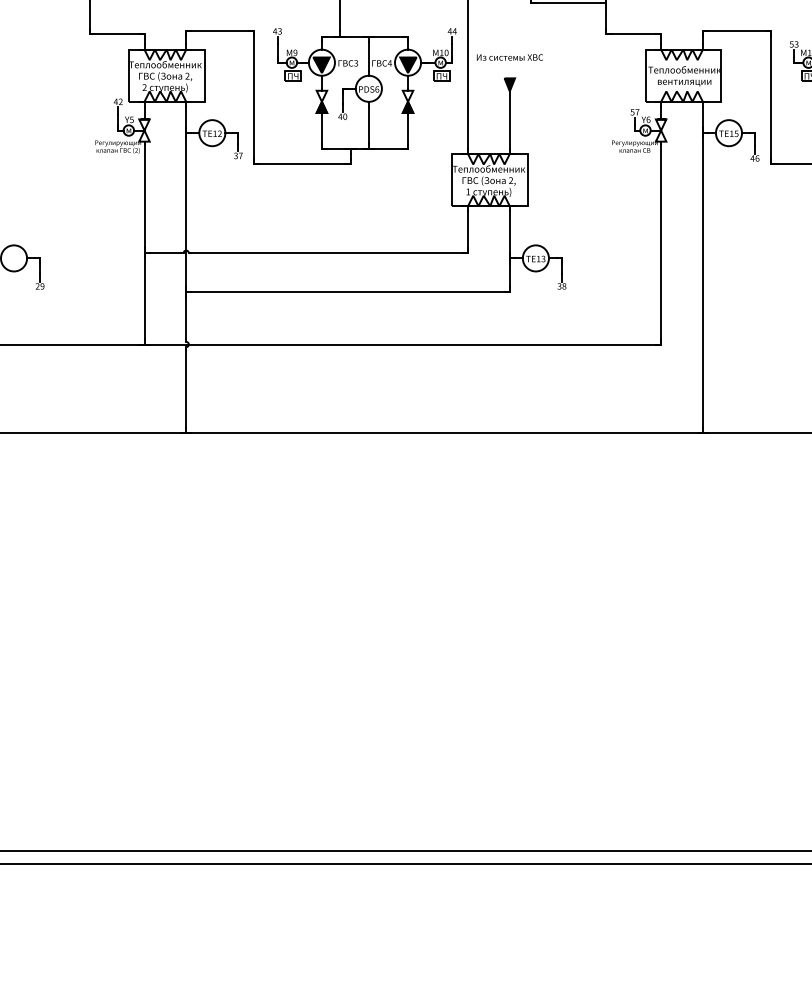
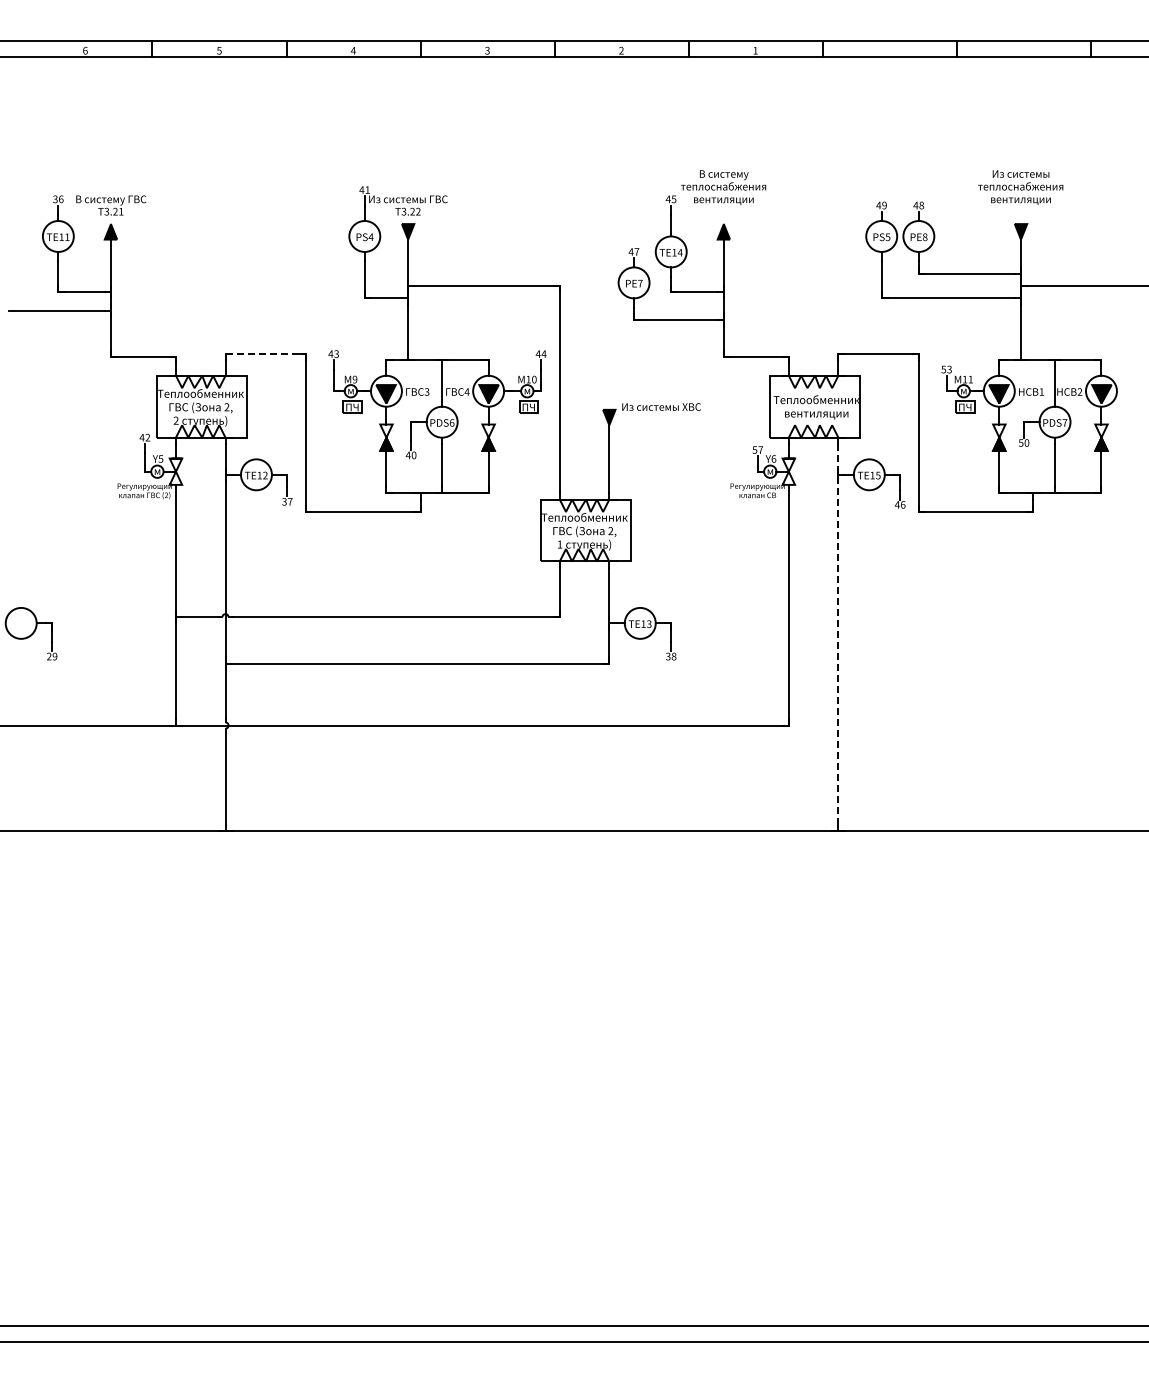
line: (220, 31) -> (266, 354), solid -> dashed
text: (509, 57) -> (661, 406), moved
line: (702, 267) -> (838, 634), solid -> dashed

